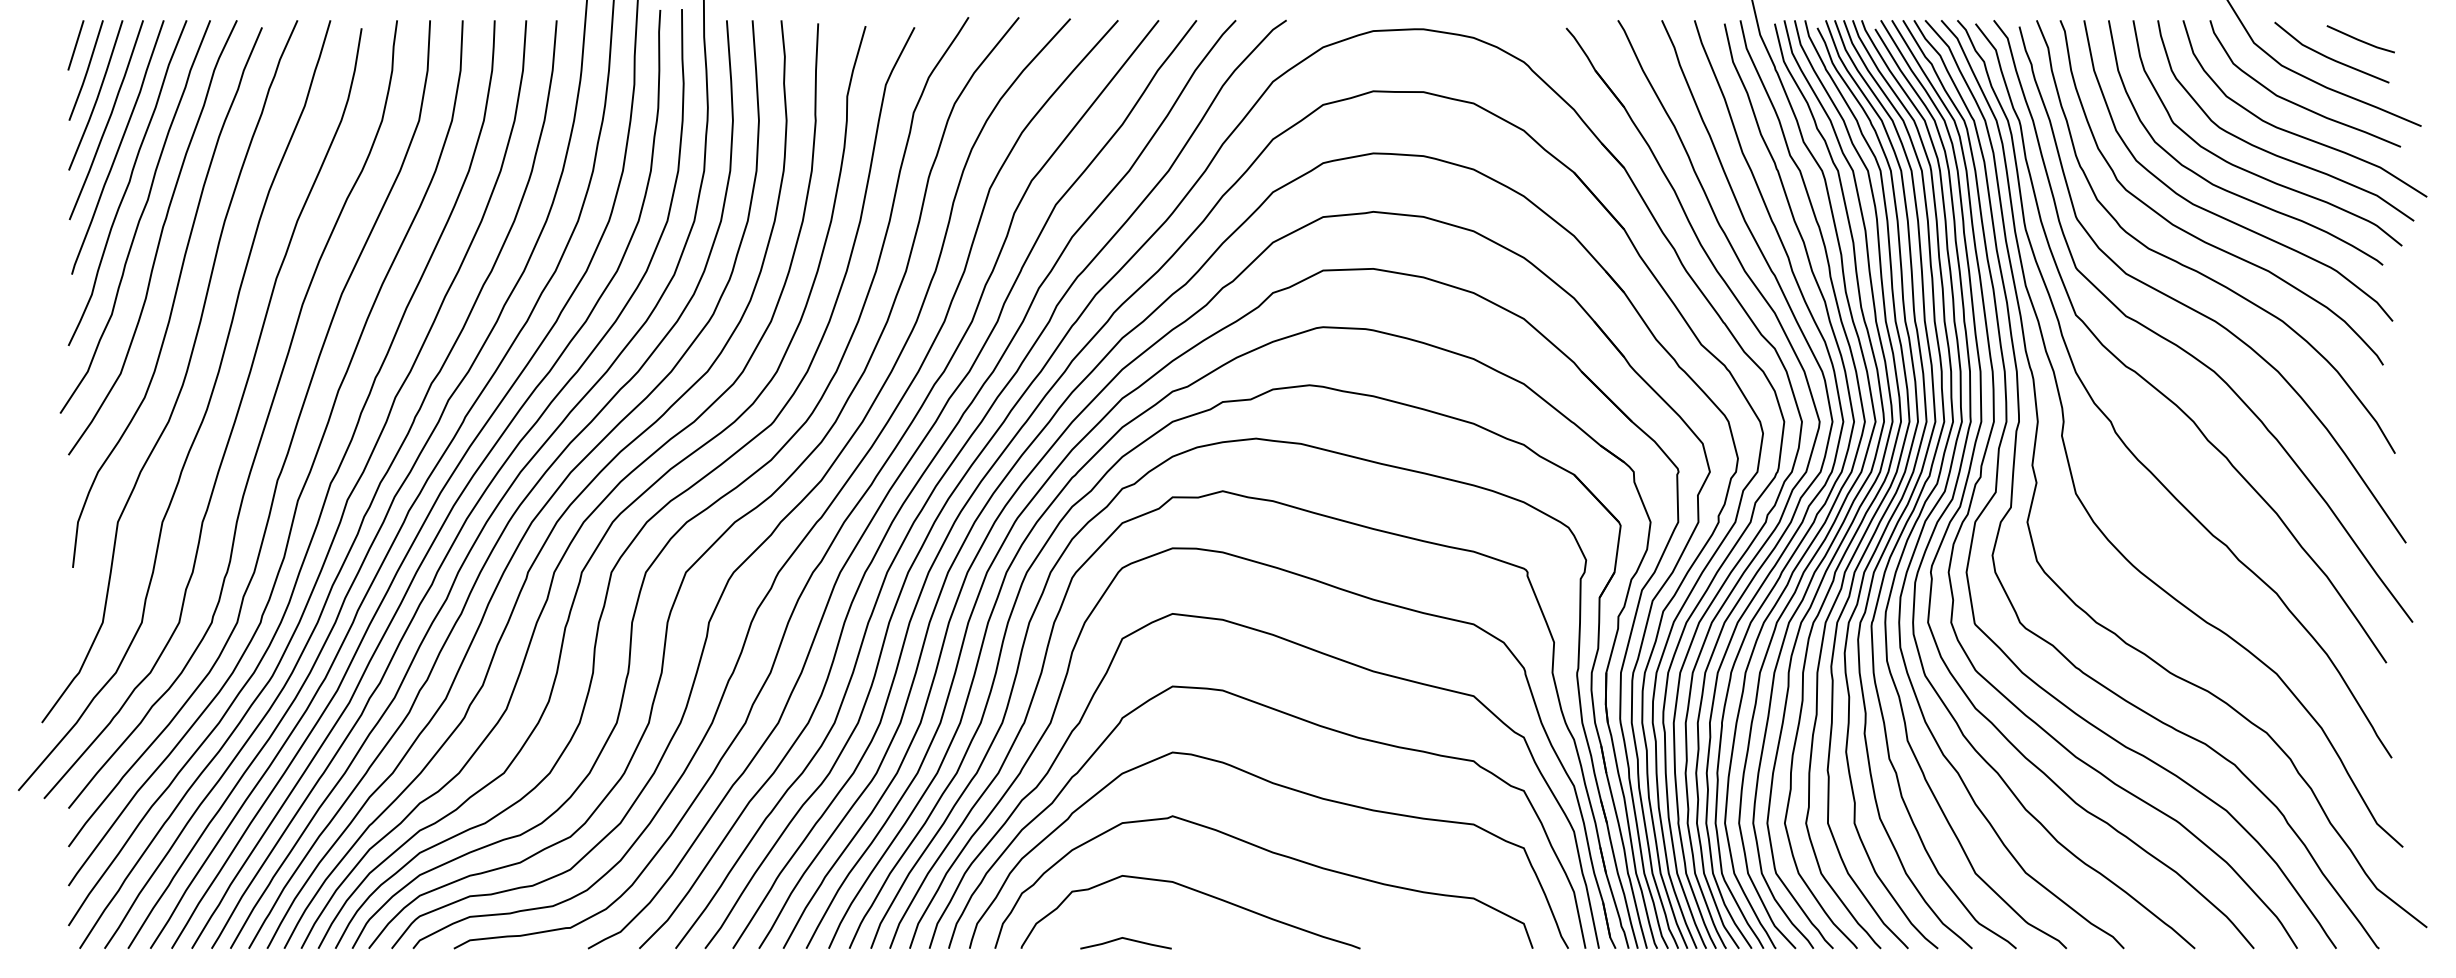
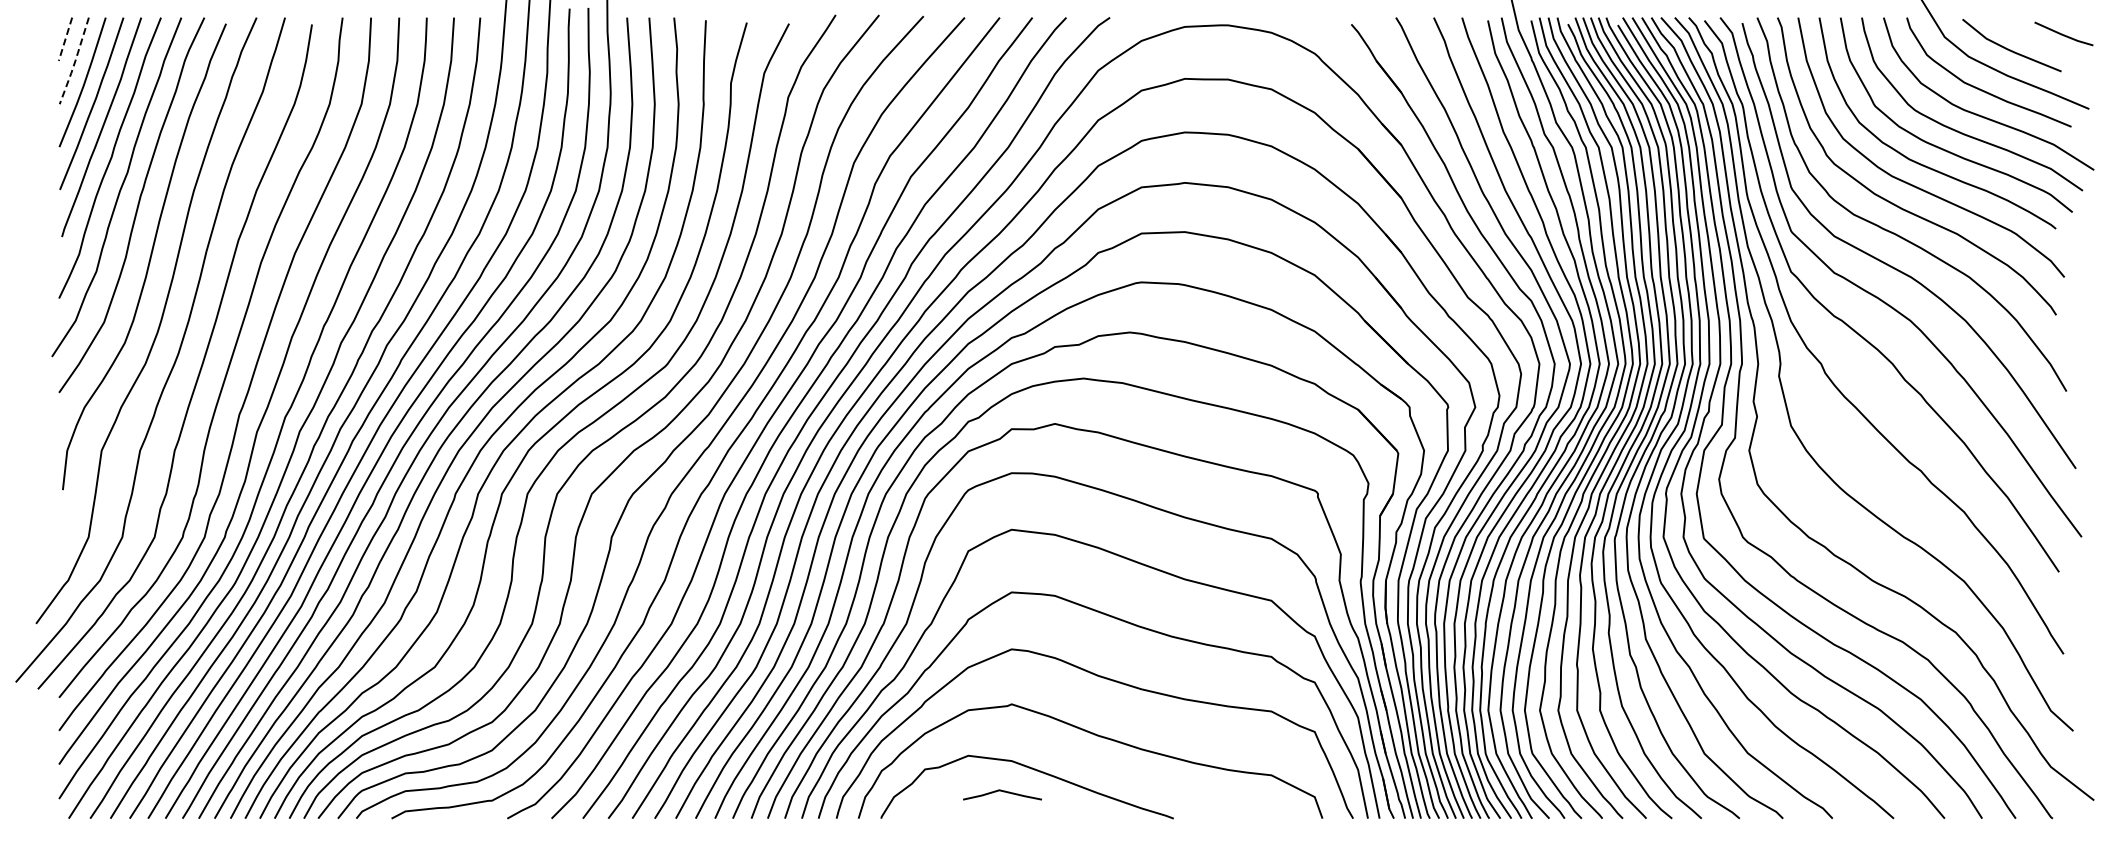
line: (2359, 38) -> (2062, 33), moved
line: (75, 45) -> (65, 39), solid -> dashed
line: (87, 71) -> (75, 61), solid -> dashed
line: (1127, 940) -> (1003, 792), moved

